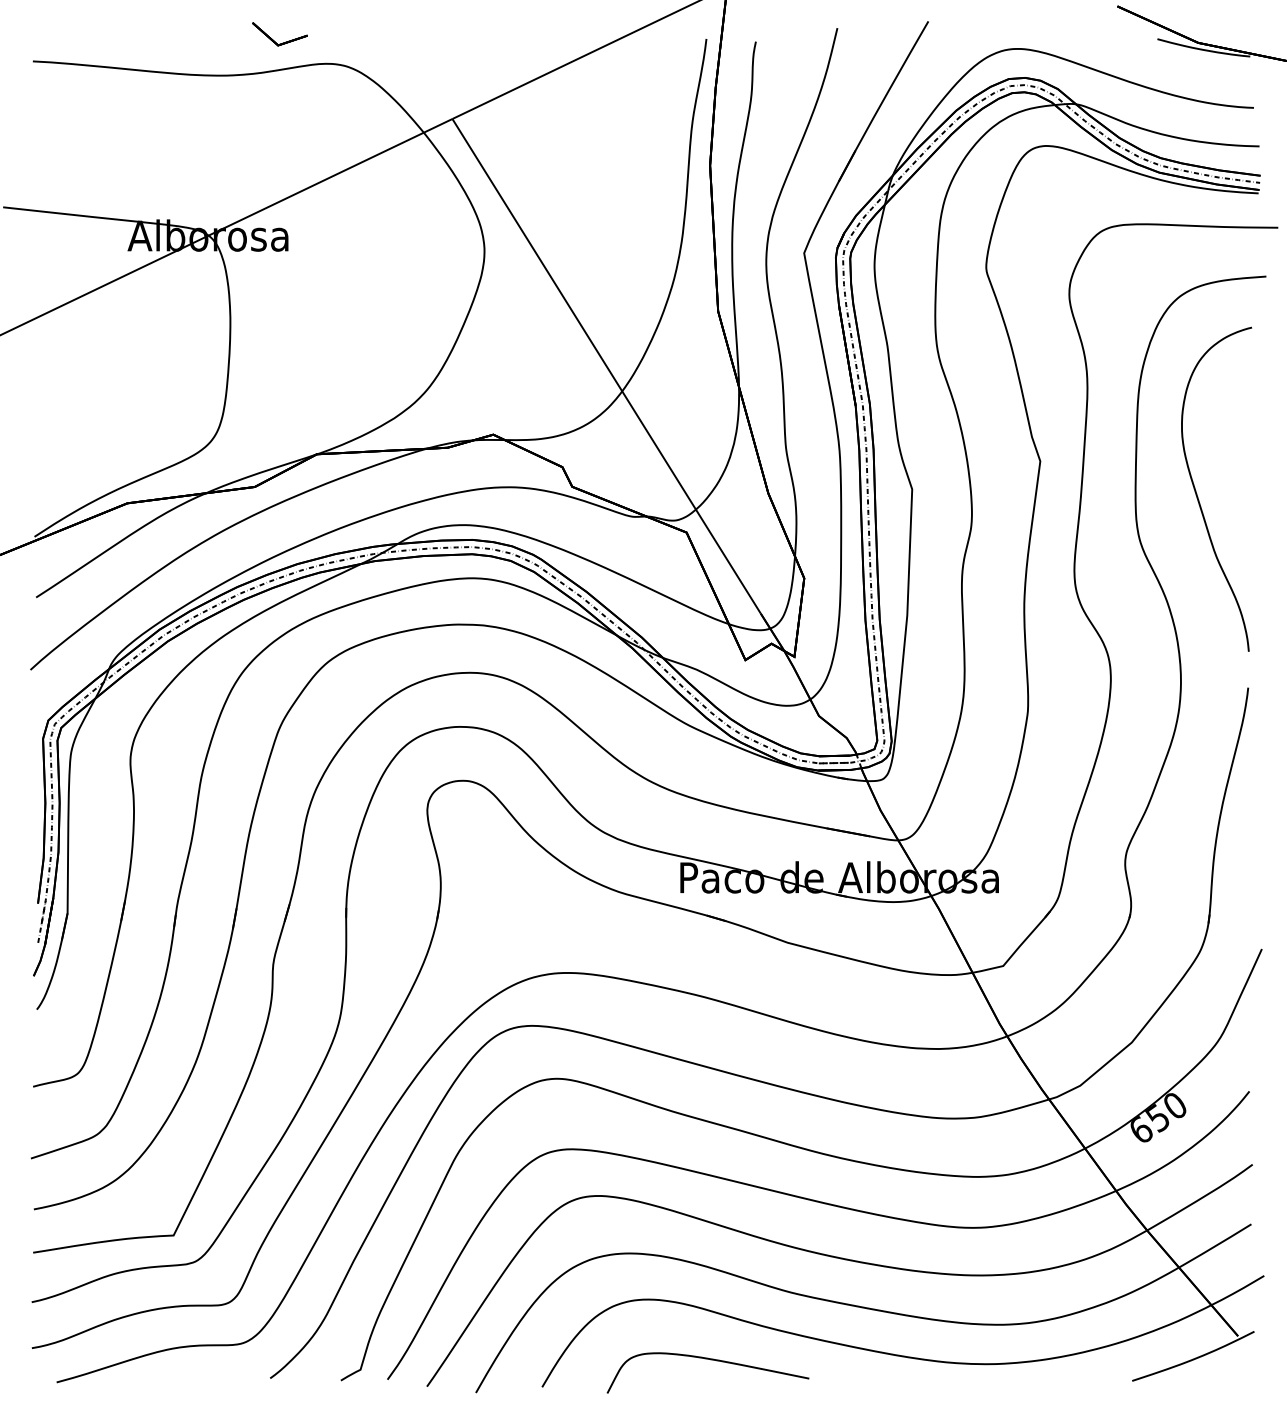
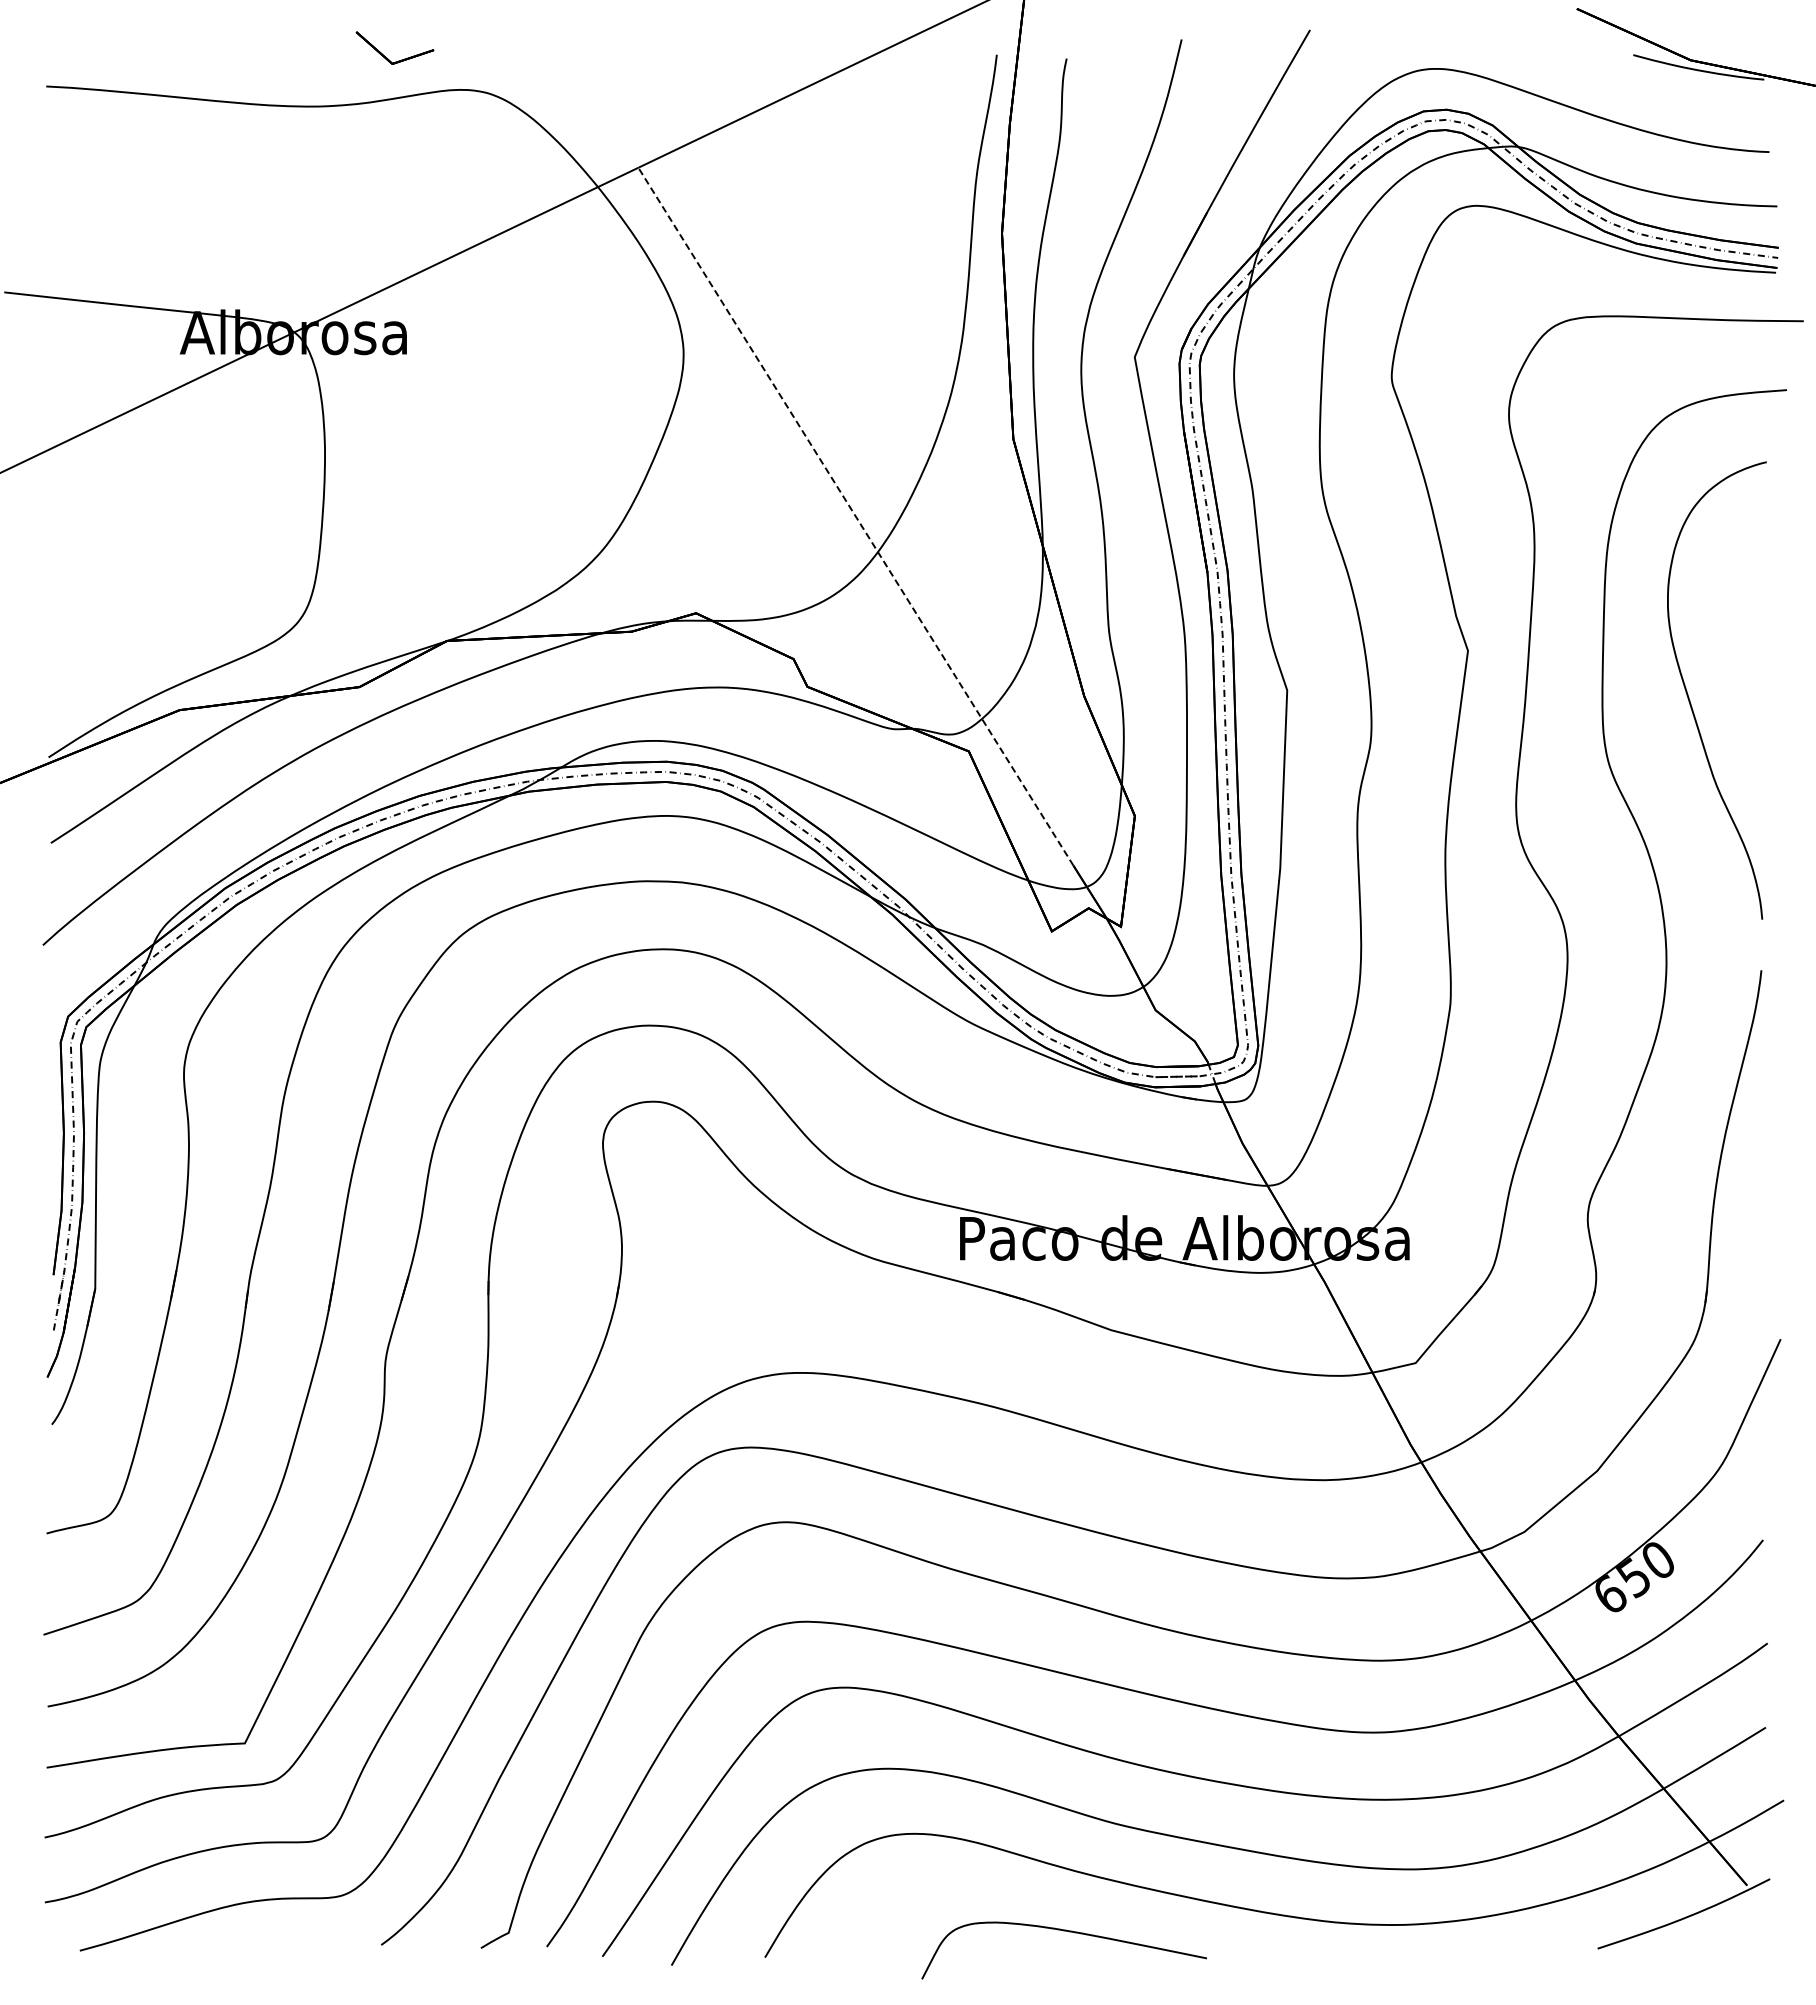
line: (606, 366) -> (855, 516), solid -> dashed
curve: (711, 1360) -> (1069, 1932), moved

